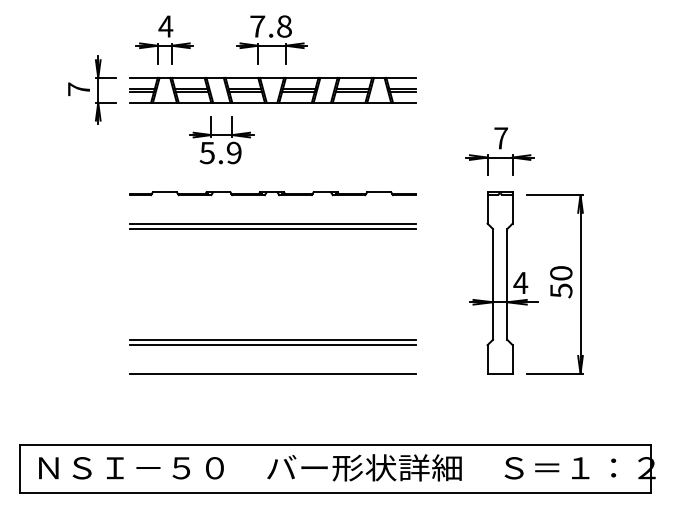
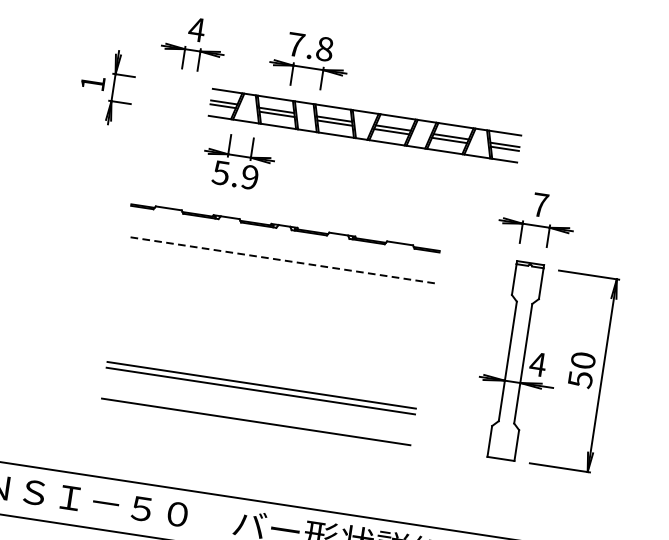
text: (78, 89) -> (92, 83), 7 -> 1
part: (272, 89) -> (364, 124), moved
line: (273, 223) -> (280, 259), solid -> dashed
line: (273, 229) -> (279, 266), removed

